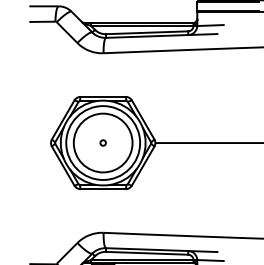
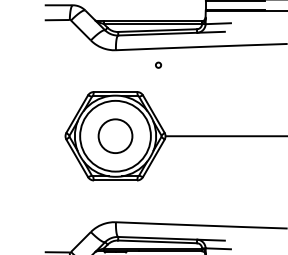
circle: (103, 142) -> (158, 64), moved
circle: (103, 143) -> (115, 136), size x0.6

